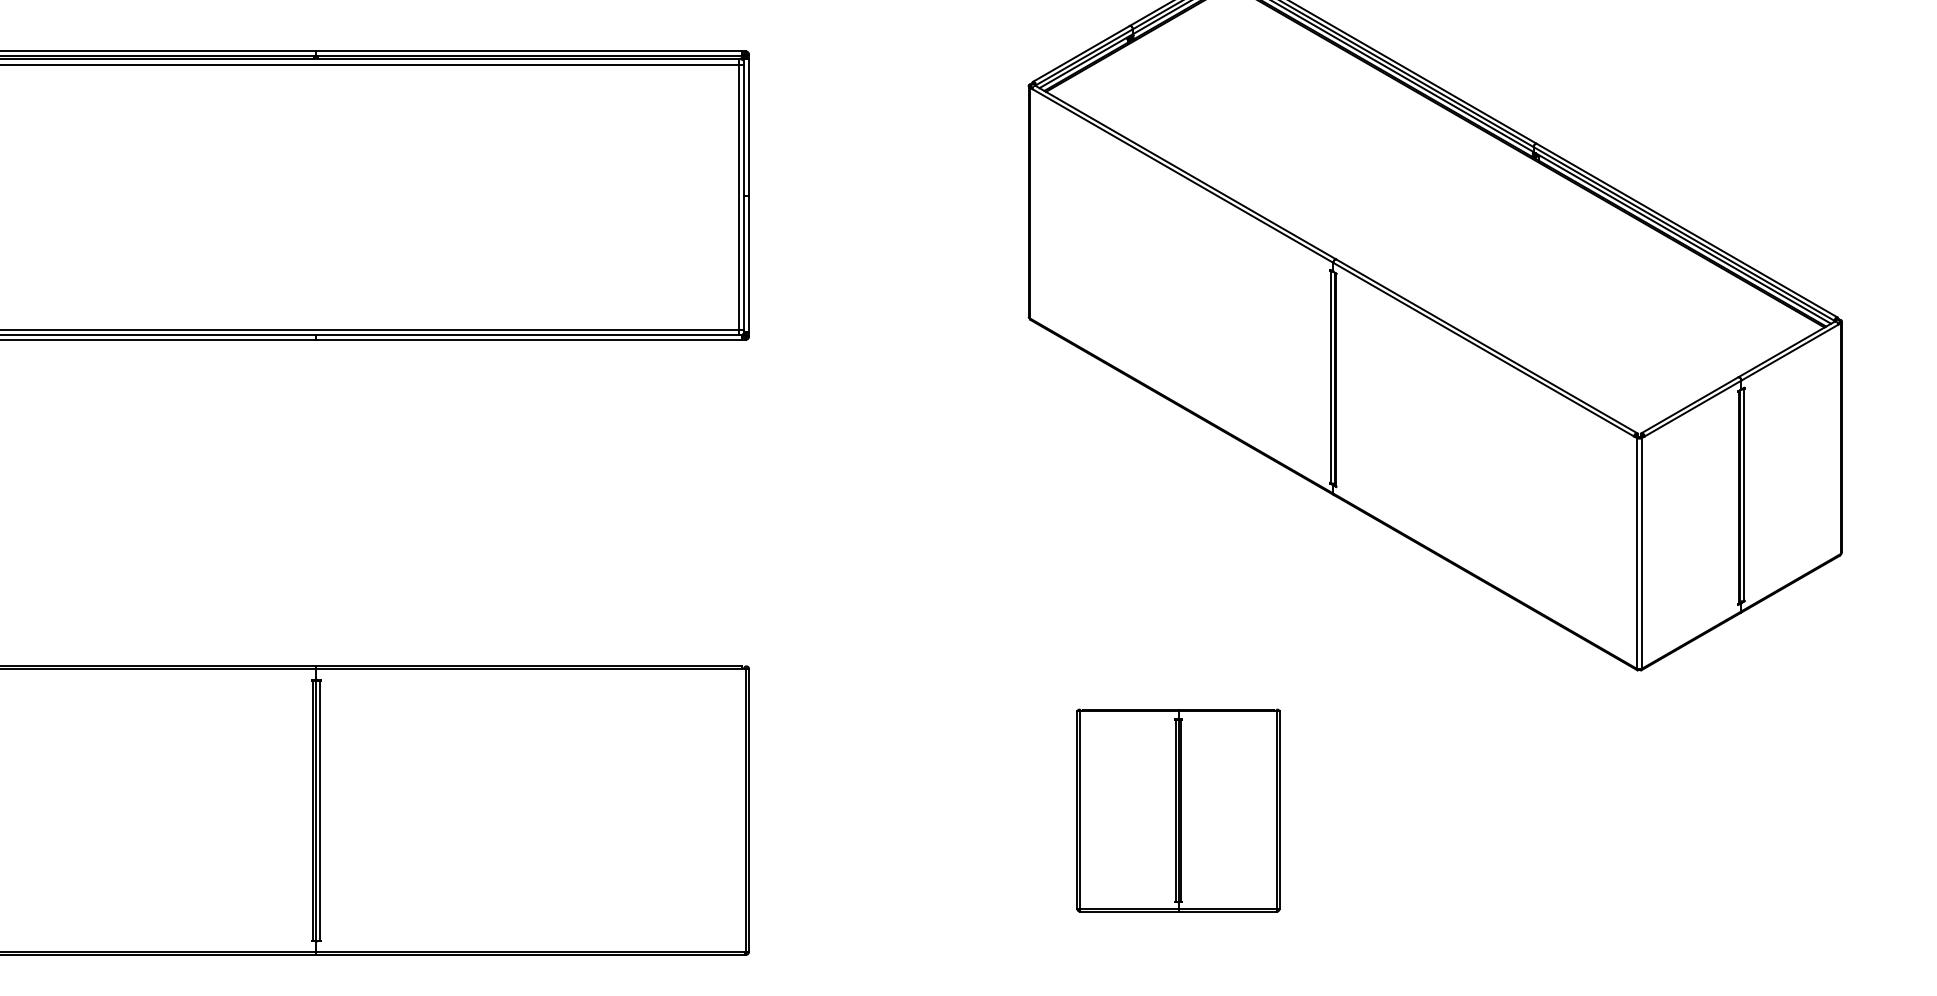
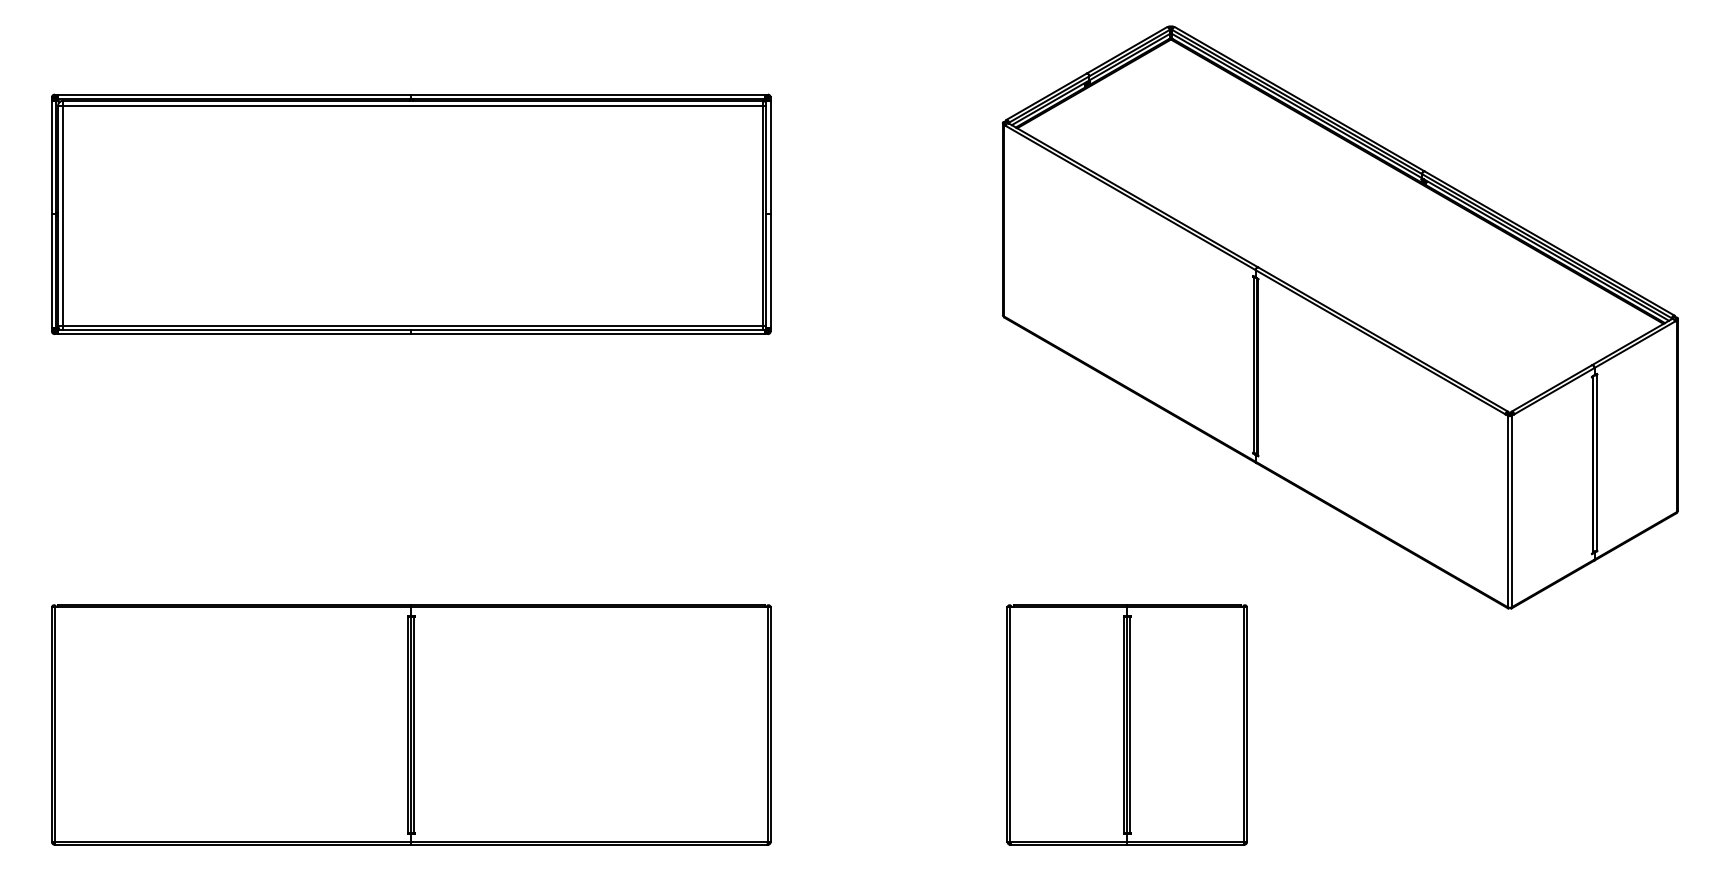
part: (1177, 810) -> (1126, 724), size x1.43

